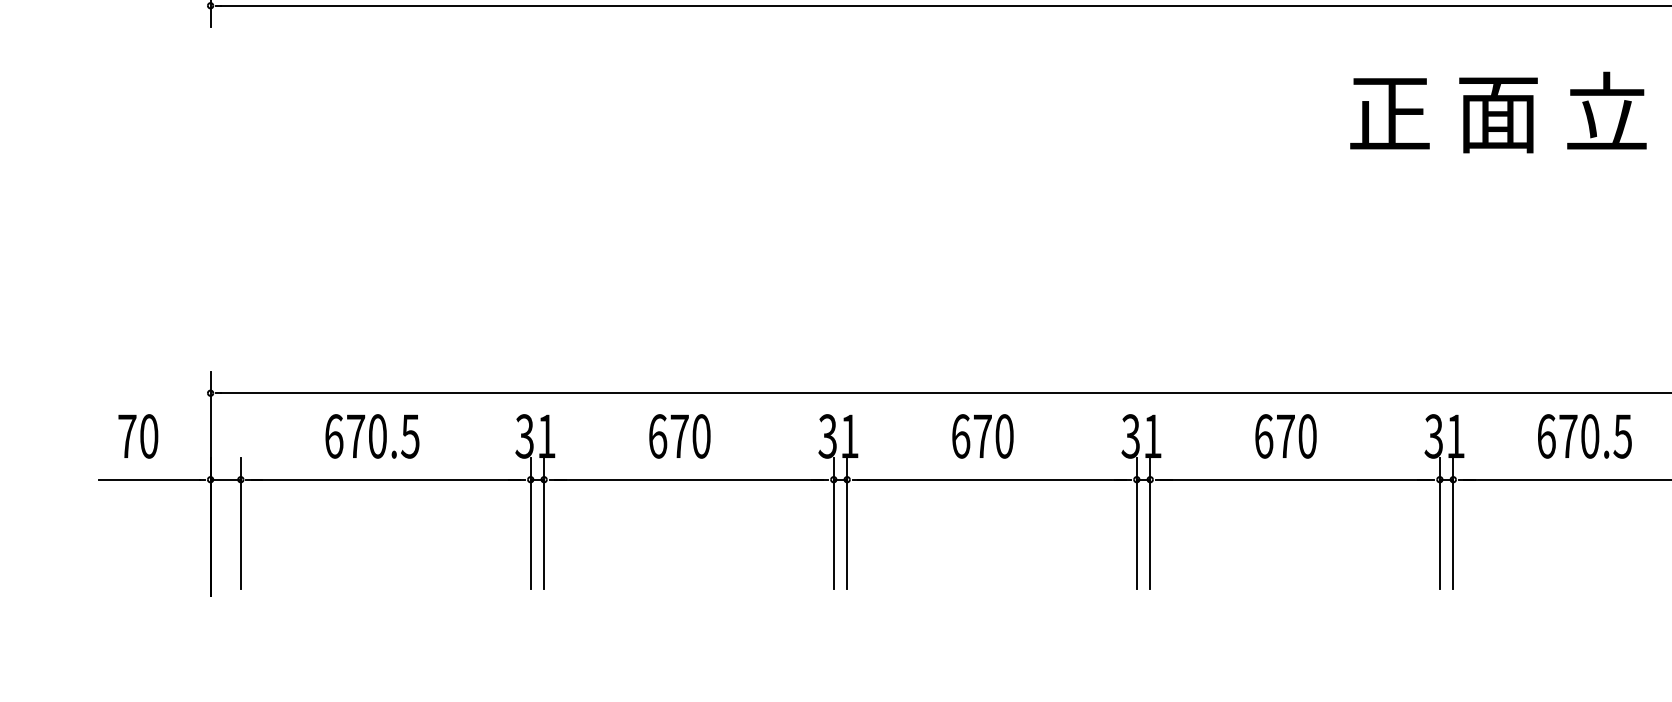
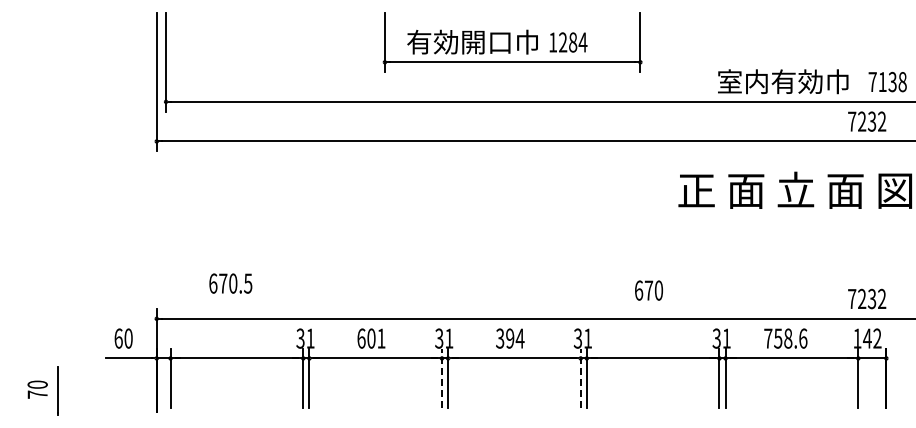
text: (127, 436) -> (118, 338), 70 -> 60
text: (371, 436) -> (230, 283), moved
text: (690, 436) -> (376, 338), 670 -> 601
text: (983, 436) -> (510, 338), 670 -> 394
text: (1284, 436) -> (648, 290), moved
text: (1584, 436) -> (785, 338), 670.5 -> 758.6
line: (834, 523) -> (442, 378), solid -> dashed
line: (1136, 523) -> (580, 378), solid -> dashed

